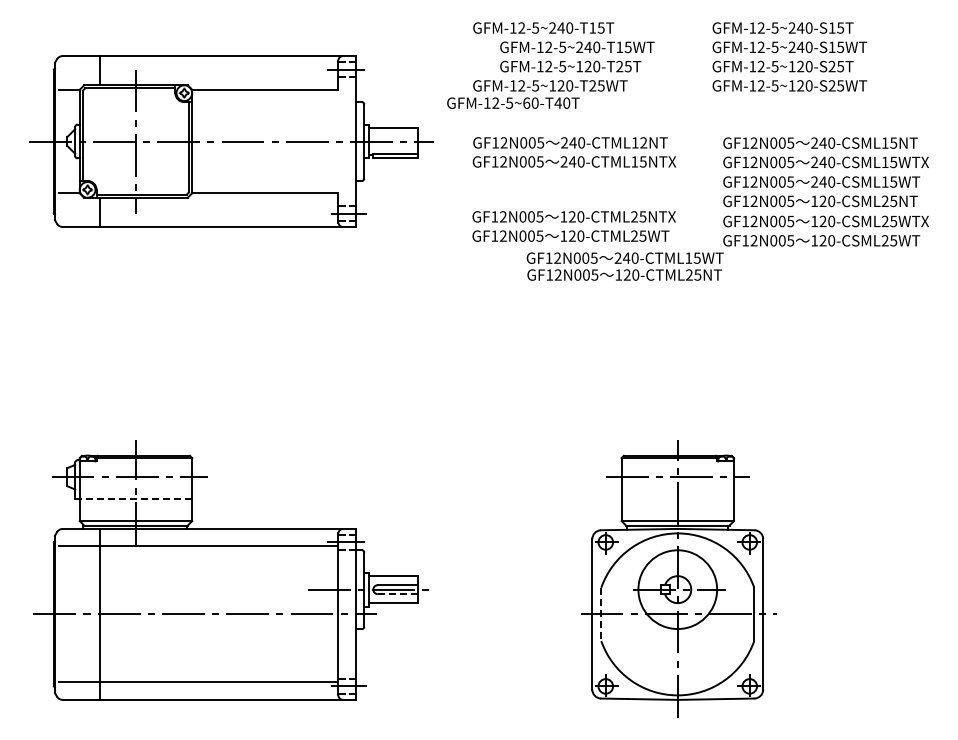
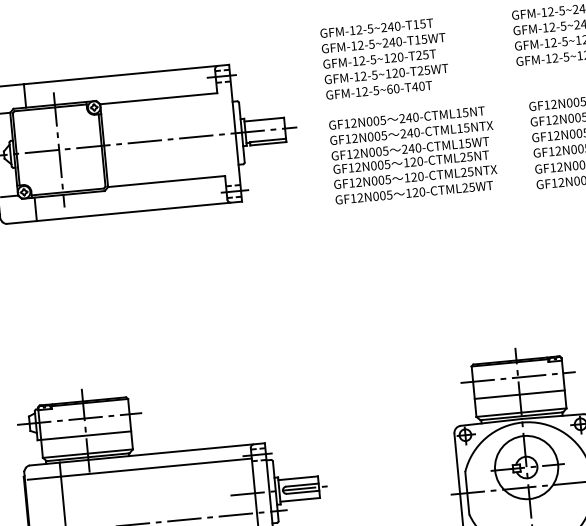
text: (577, 56) -> (384, 50), moved
text: (513, 102) -> (379, 89), moved
text: (643, 142) -> (465, 112), 240-CTML12NT -> 240-CTML15NT
text: (624, 266) -> (410, 155), moved
line: (134, 498) -> (85, 435), dashed -> solid
line: (677, 498) -> (519, 394), added
line: (398, 594) -> (303, 492), dashed -> solid
line: (601, 614) -> (467, 493), dashed -> solid

